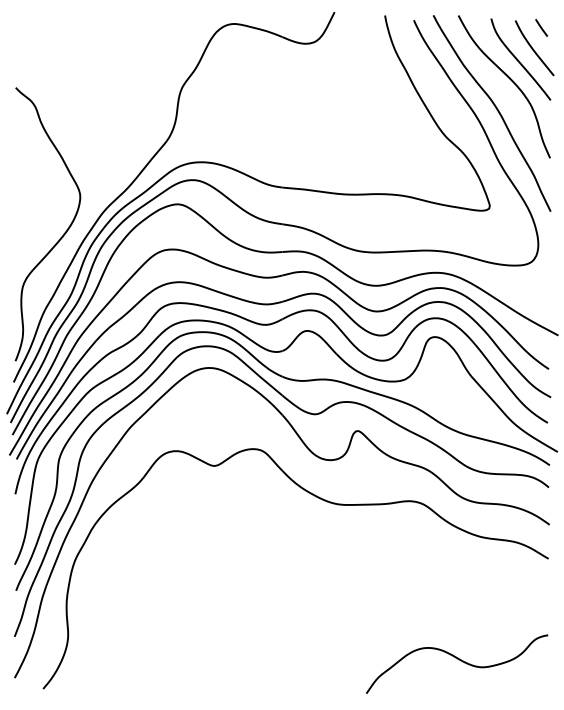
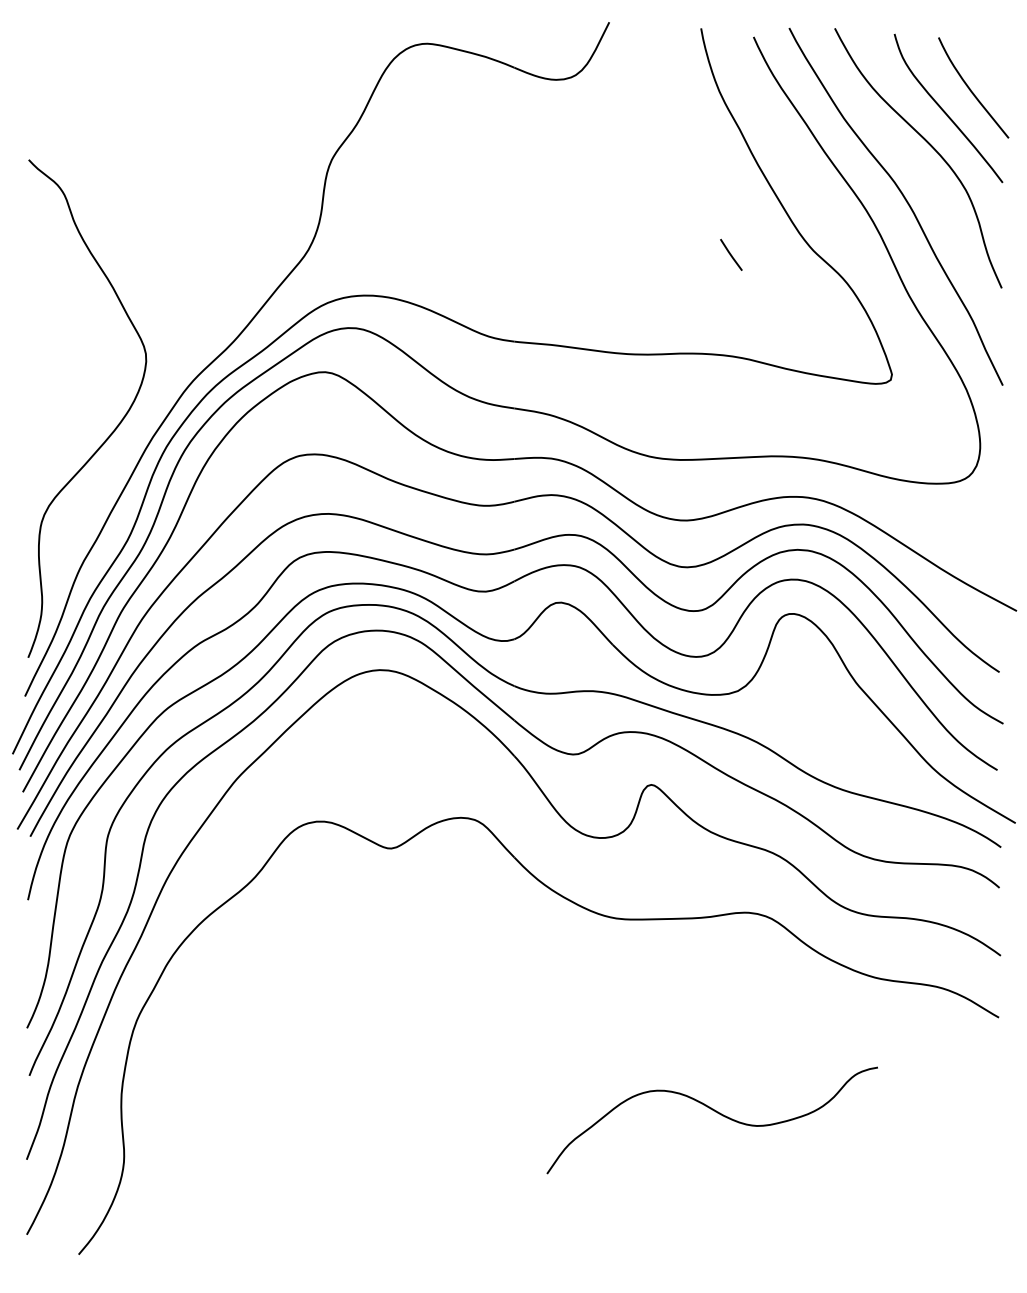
line: (541, 27) -> (731, 254), moved
curve: (459, 660) -> (716, 1113), moved

